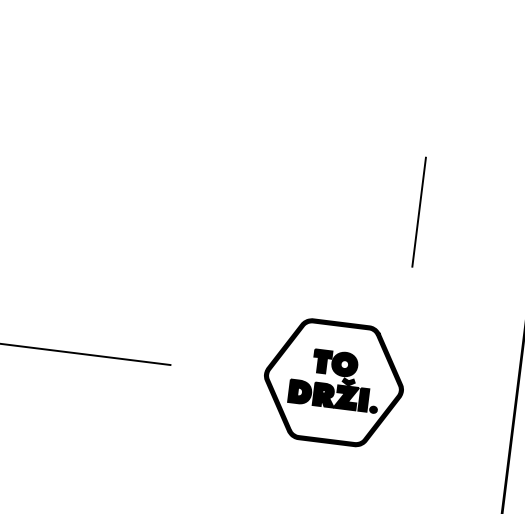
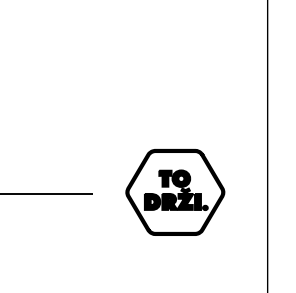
line: (417, 211) -> (206, 101), removed
part: (334, 382) -> (175, 192), size x1.4

